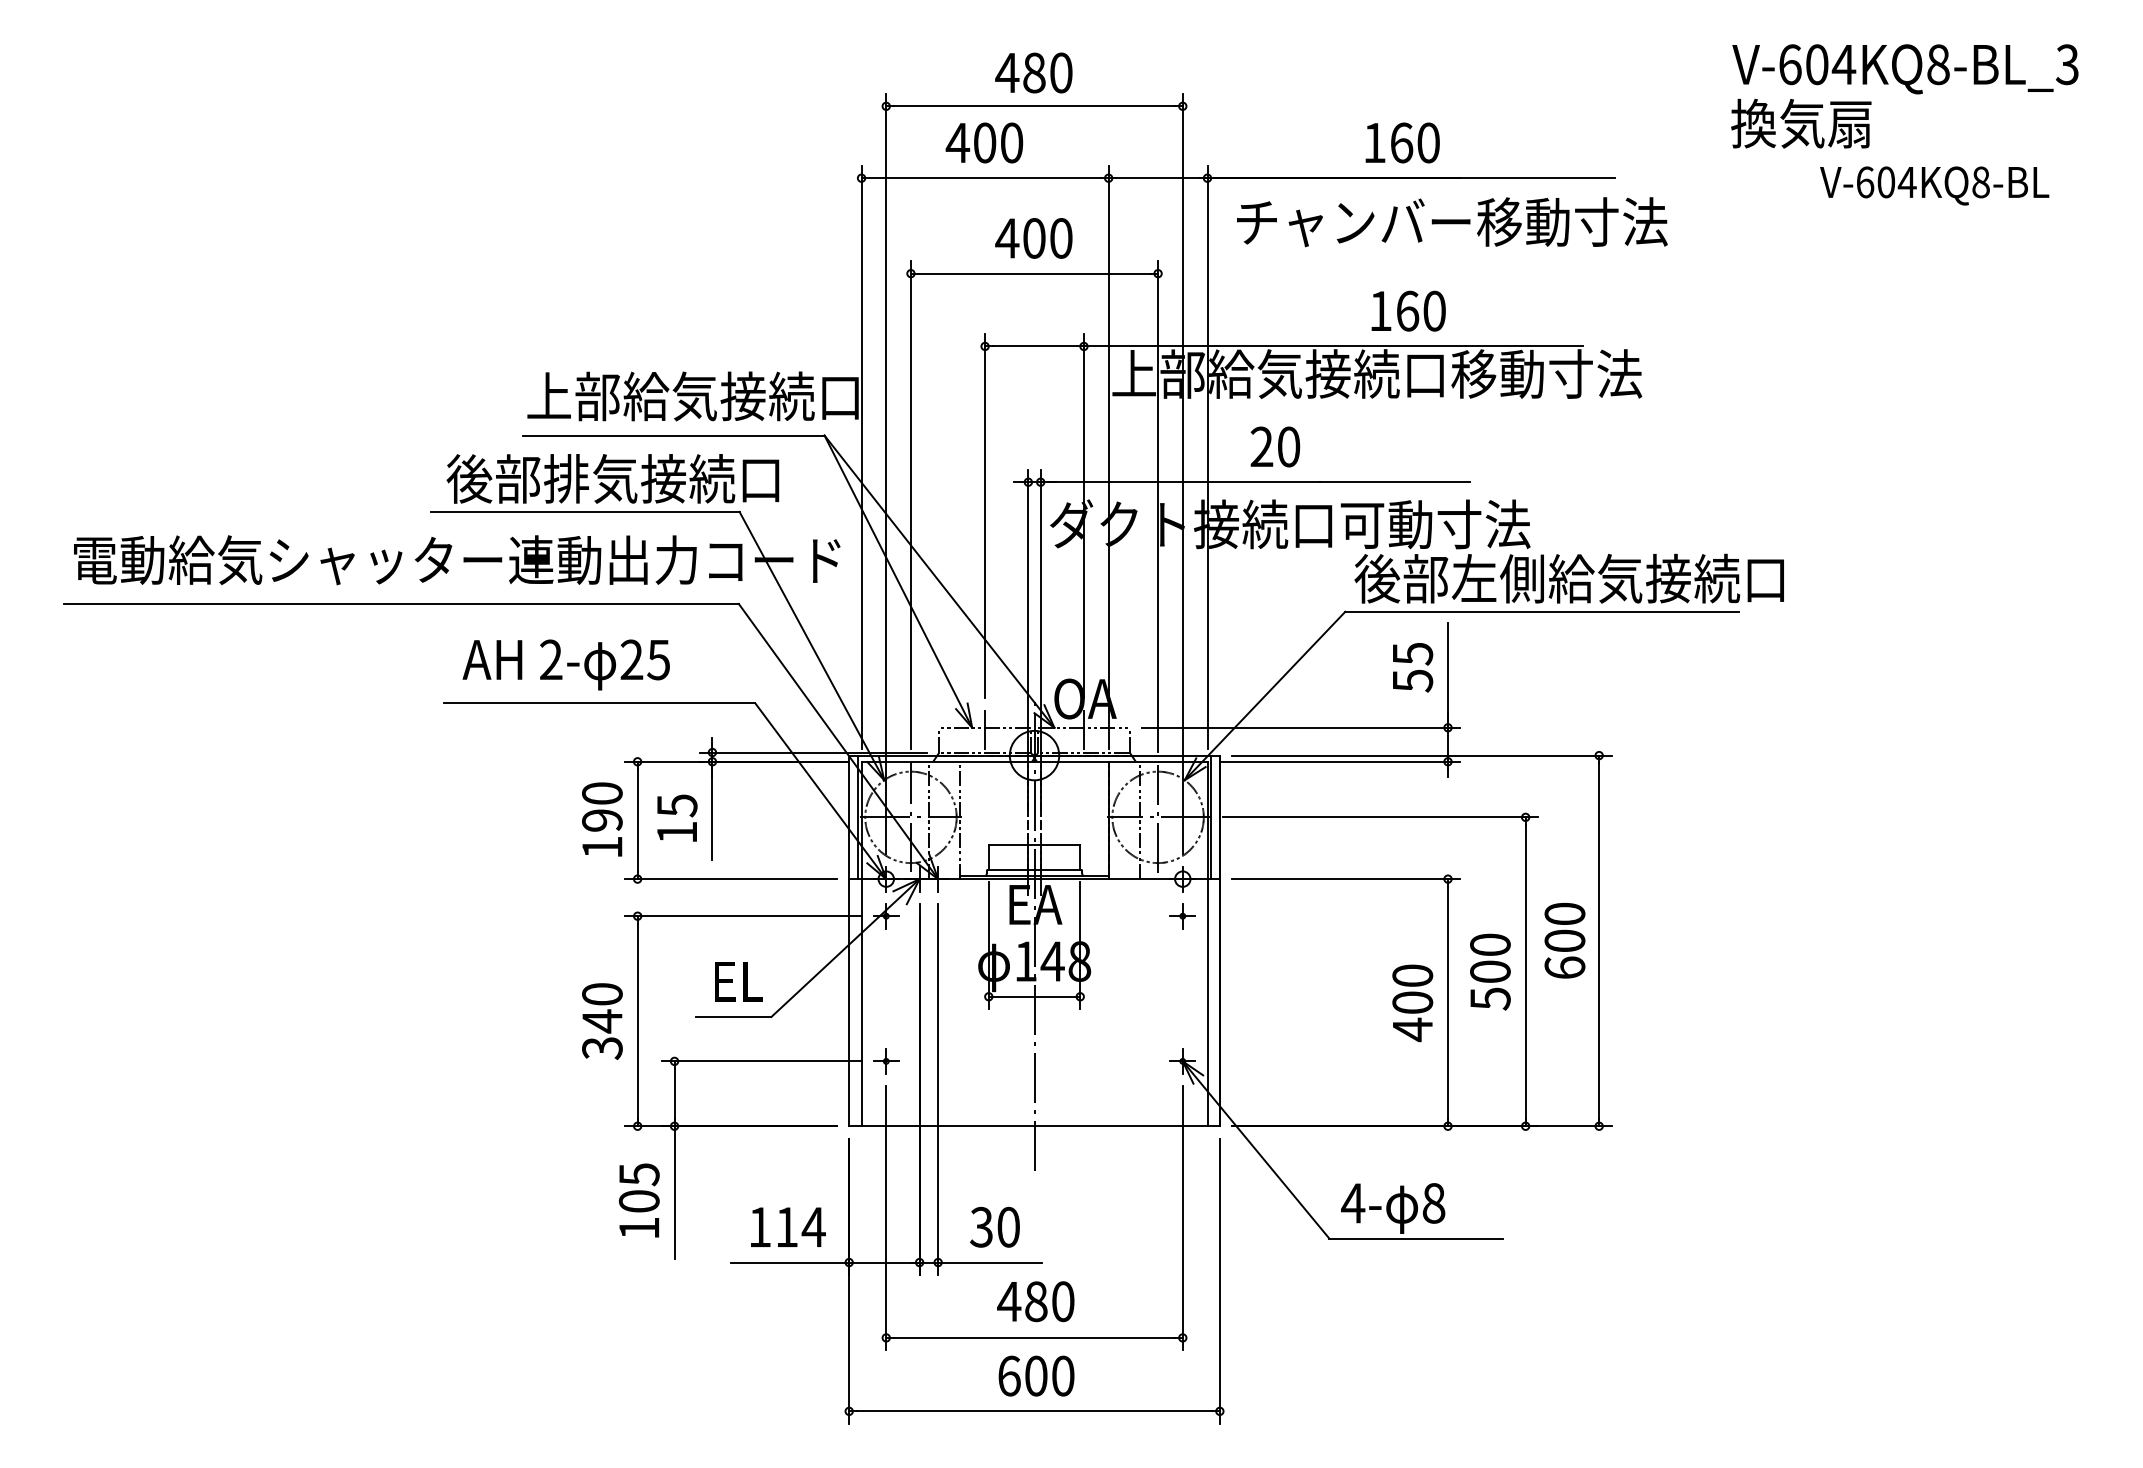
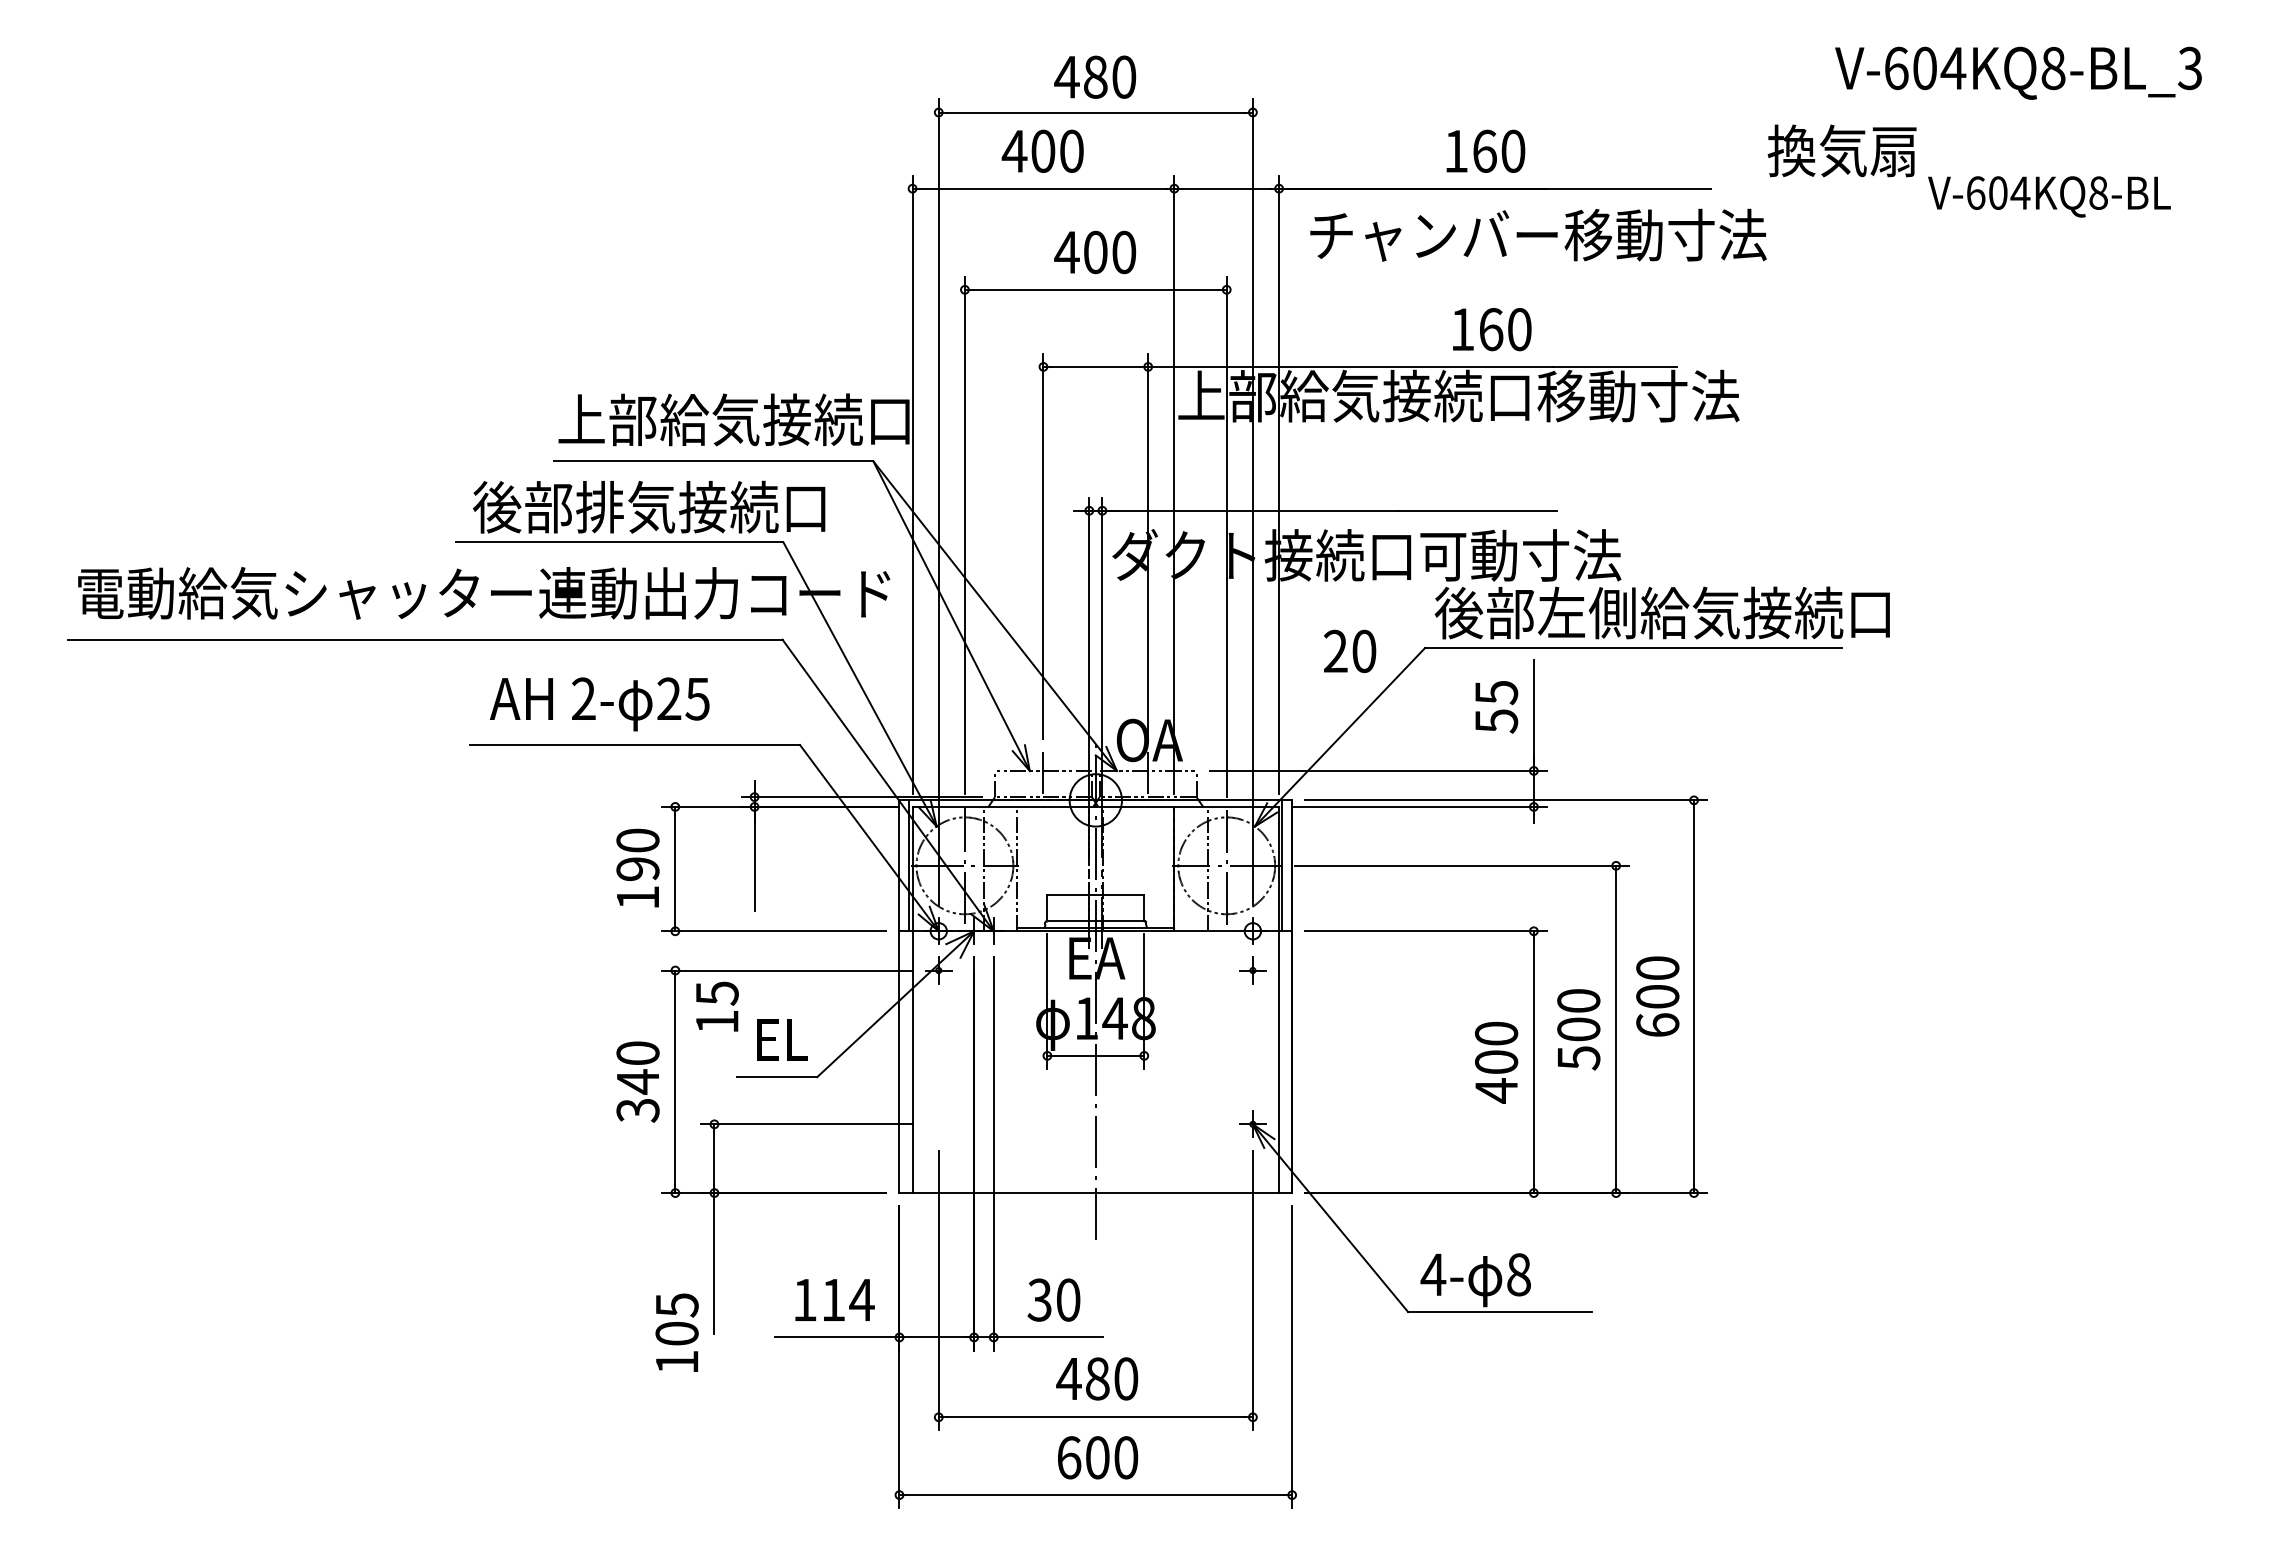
text: (1800, 123) -> (1841, 150), moved
text: (1275, 447) -> (1350, 651), moved
text: (677, 818) -> (717, 1006), moved
part: (886, 1060) -> (938, 1123), removed
text: (638, 1200) -> (676, 1332), moved

